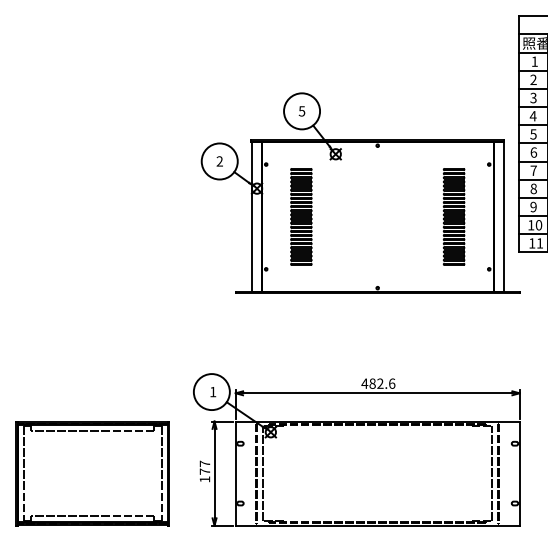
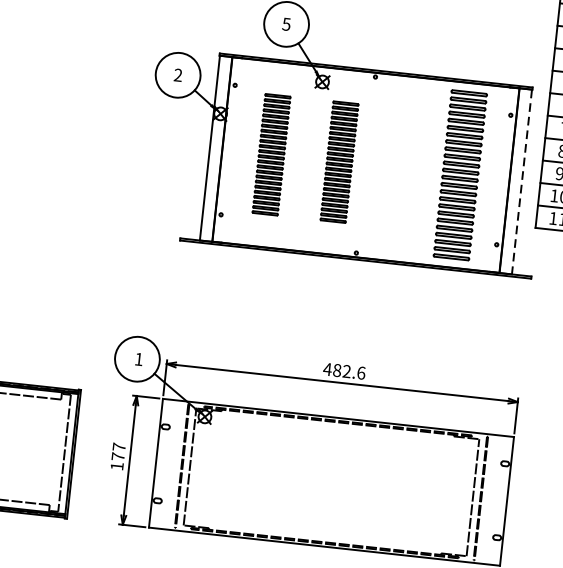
part: (356, 216) -> (339, 161), added
part: (453, 216) -> (459, 174), size x1.4
line: (503, 216) -> (521, 181), solid -> dashed

